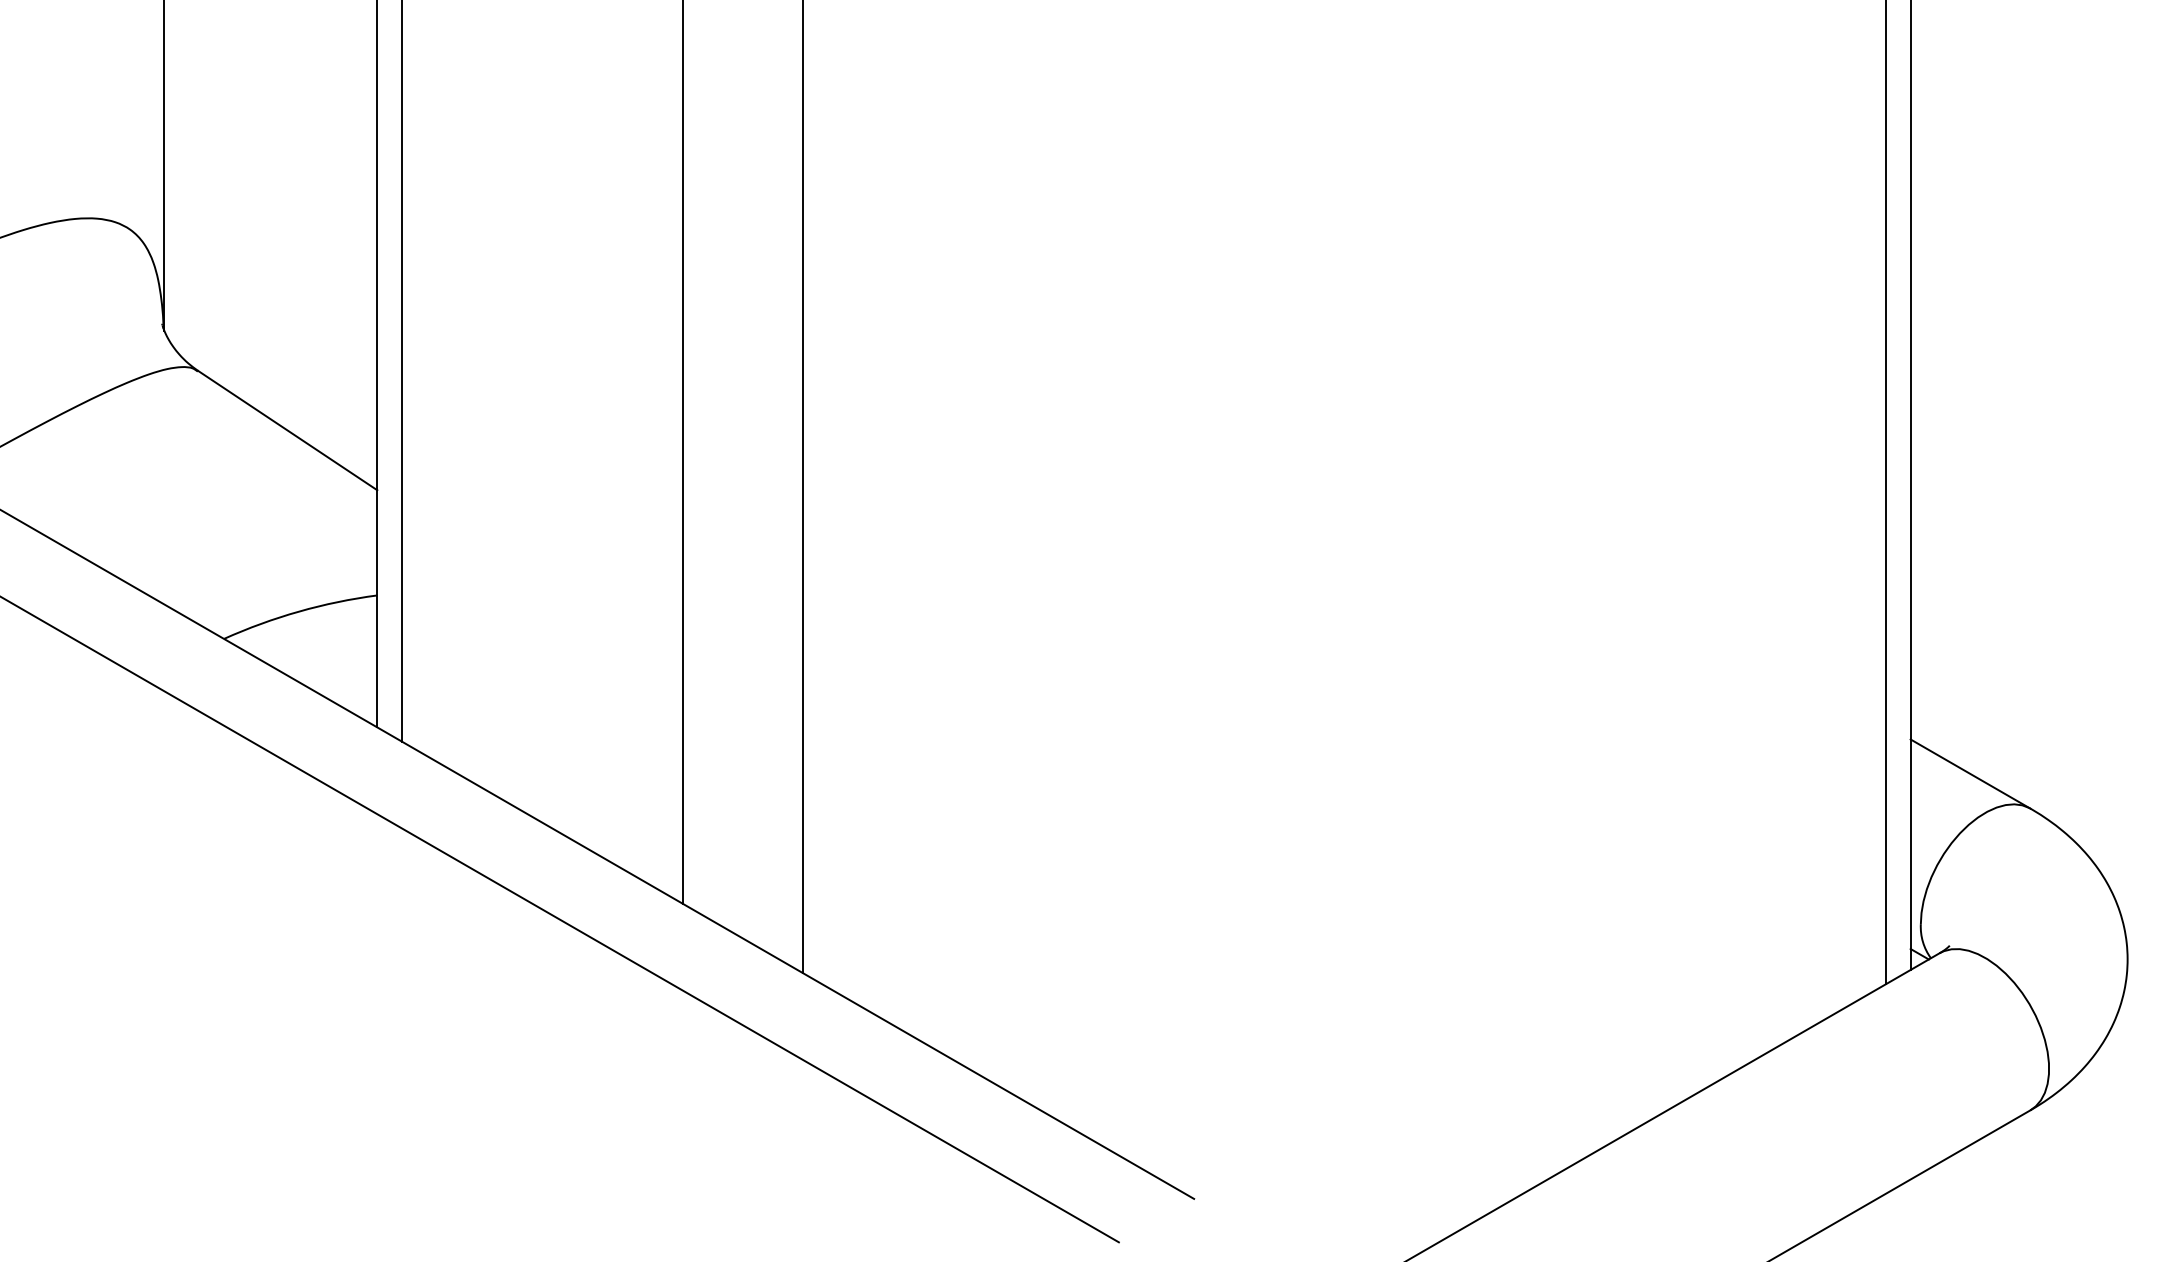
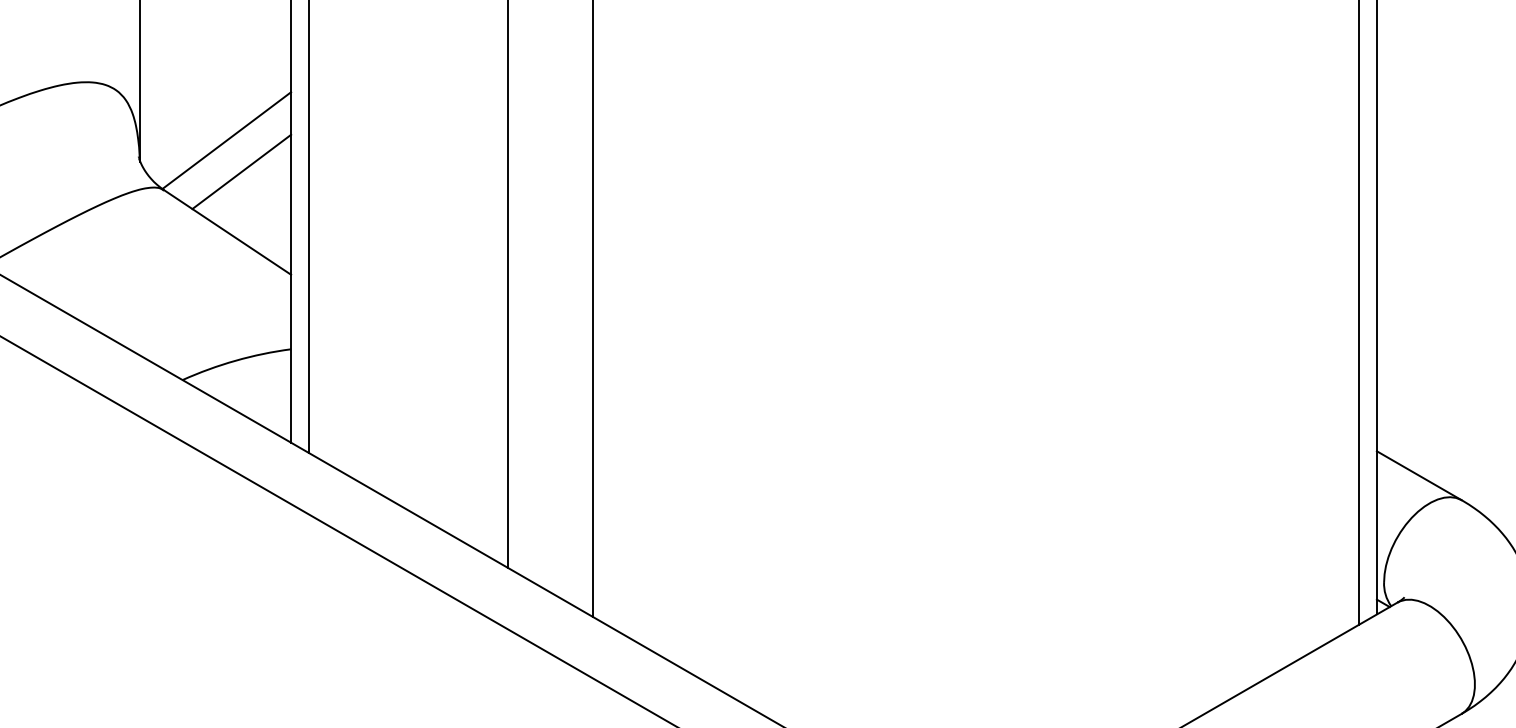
line: (286, 300) -> (226, 140), added
line: (307, 344) -> (241, 171), added

